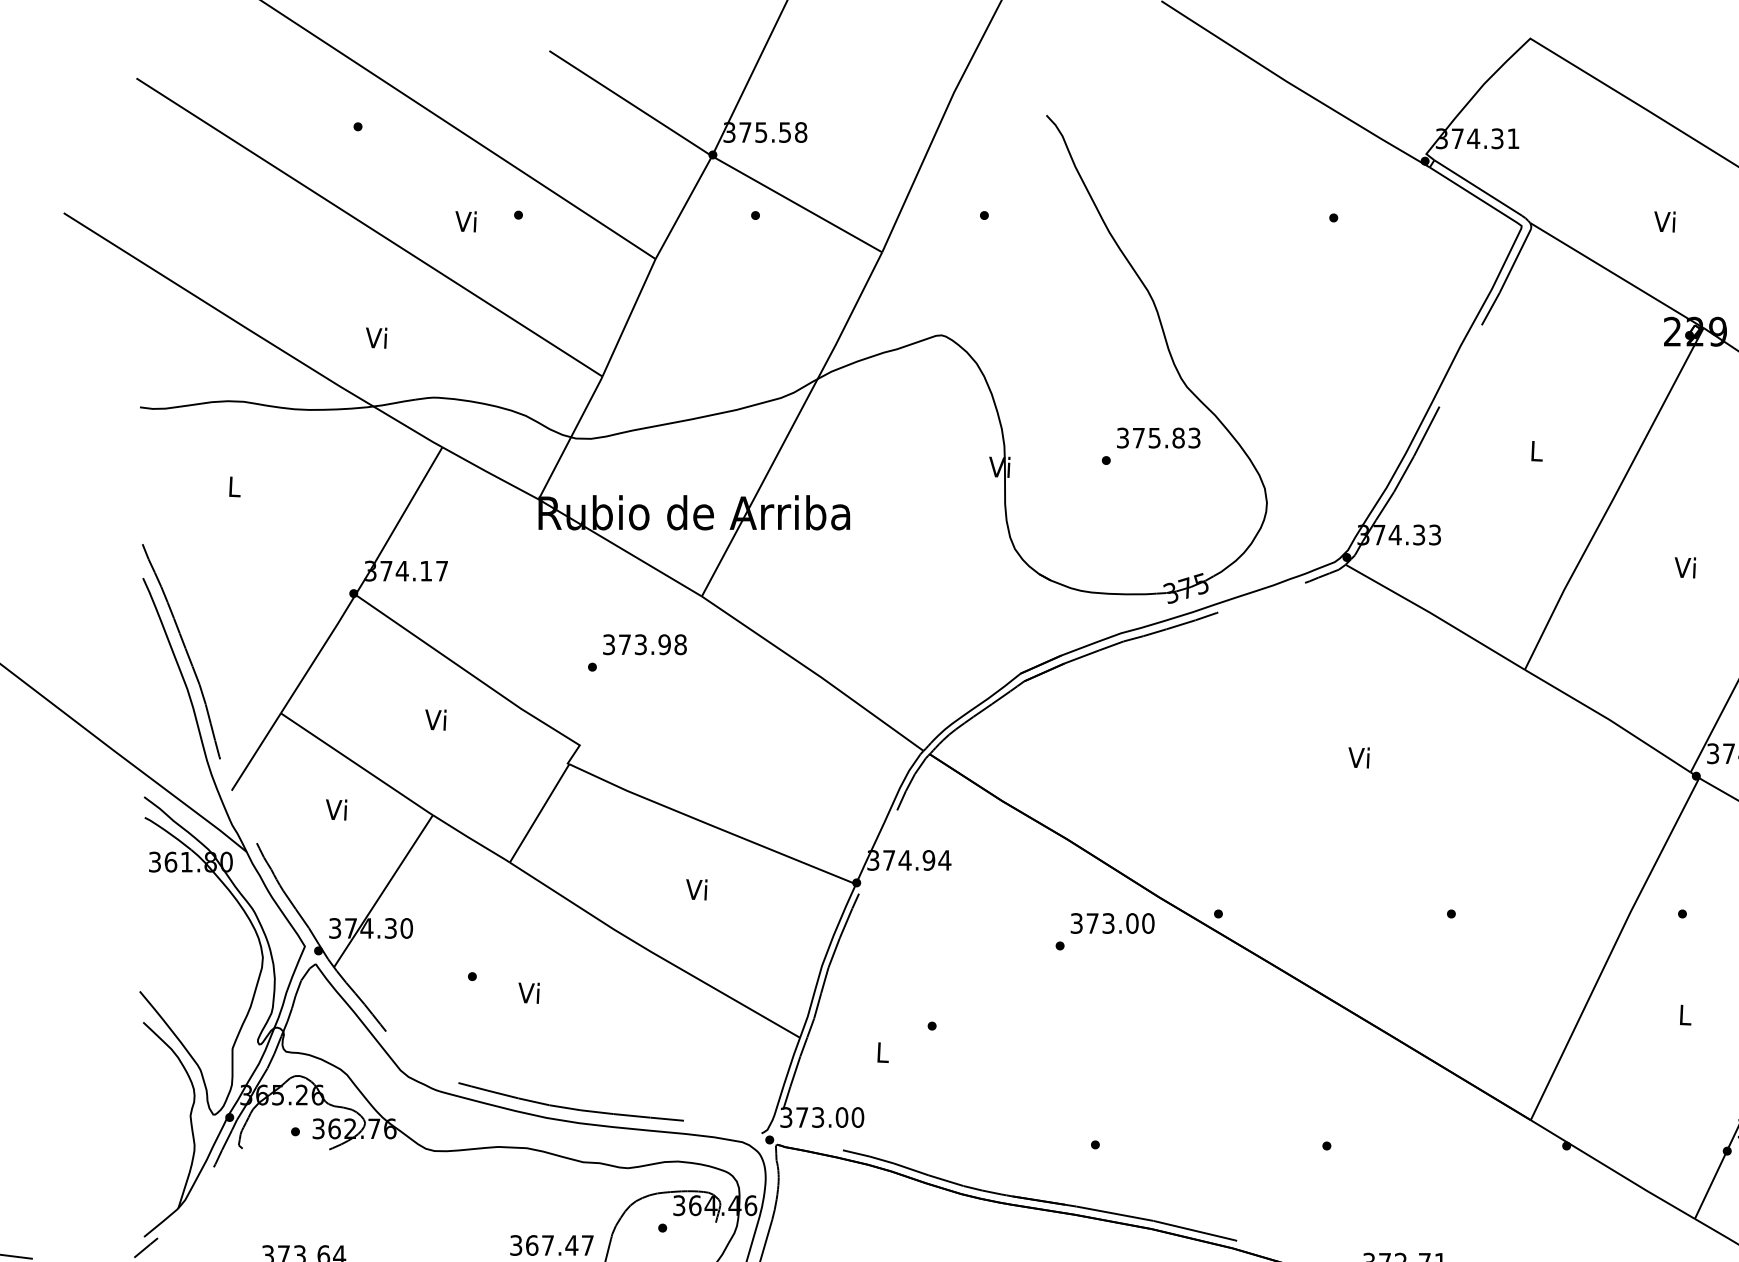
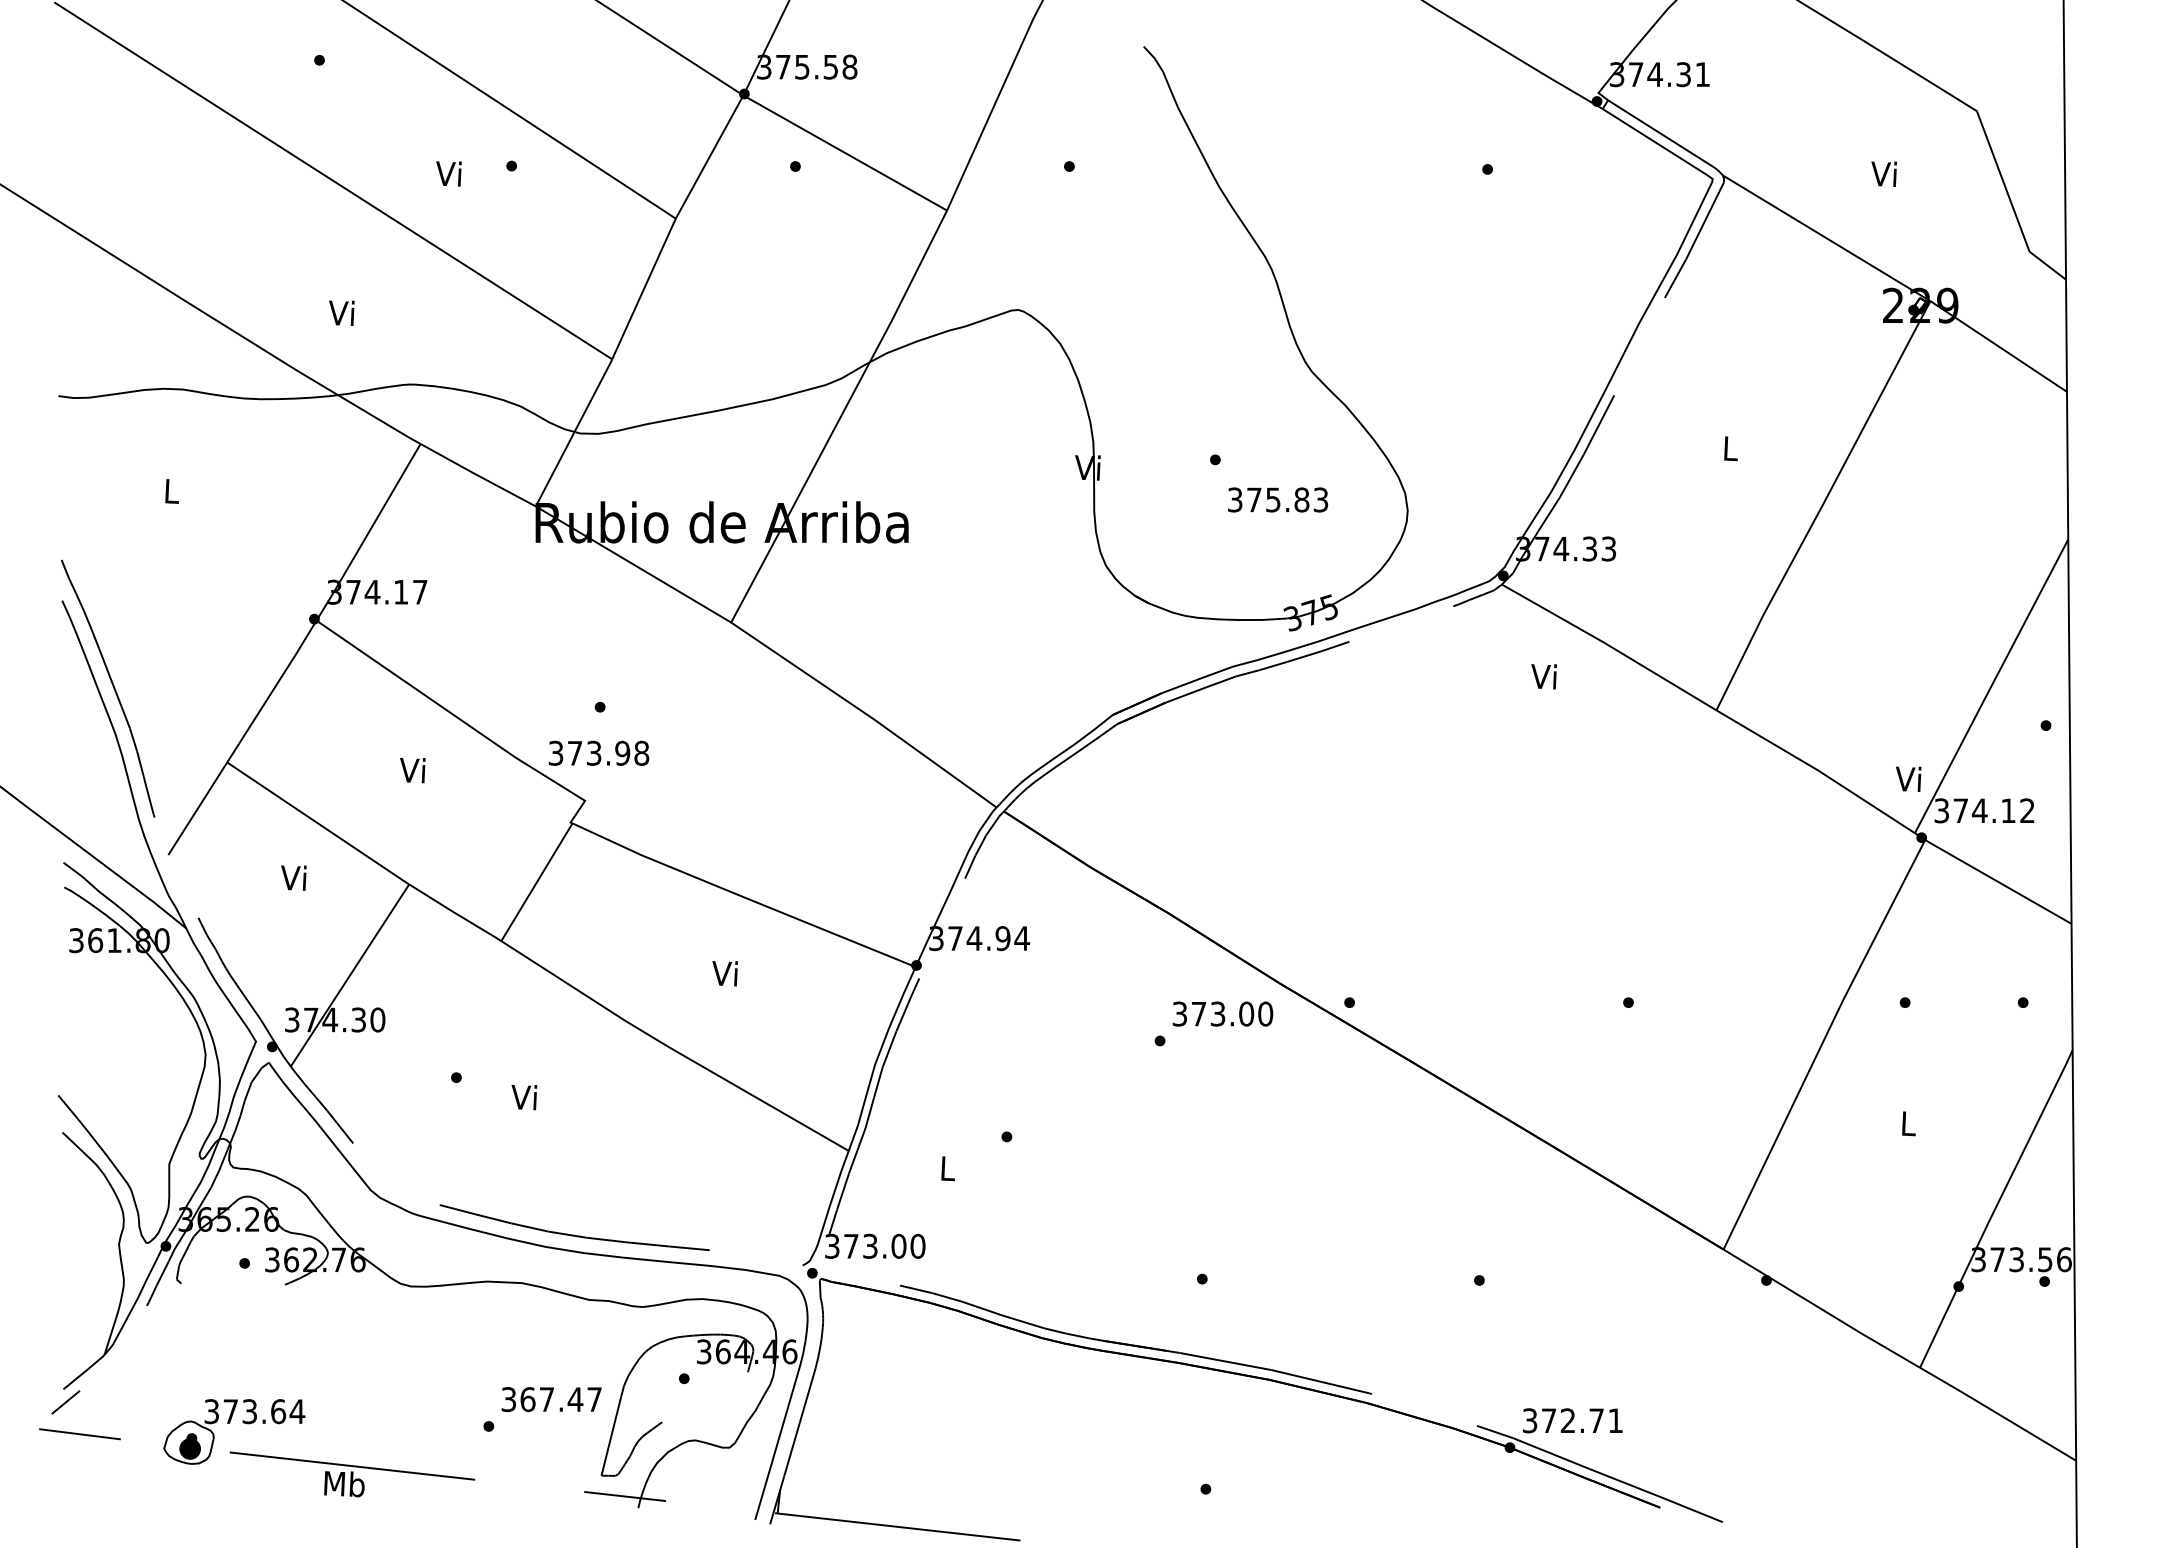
text: (1159, 437) -> (1278, 499), moved
text: (1685, 567) -> (1908, 778), moved
text: (645, 644) -> (599, 752), moved
text: (1358, 757) -> (1543, 676), moved

